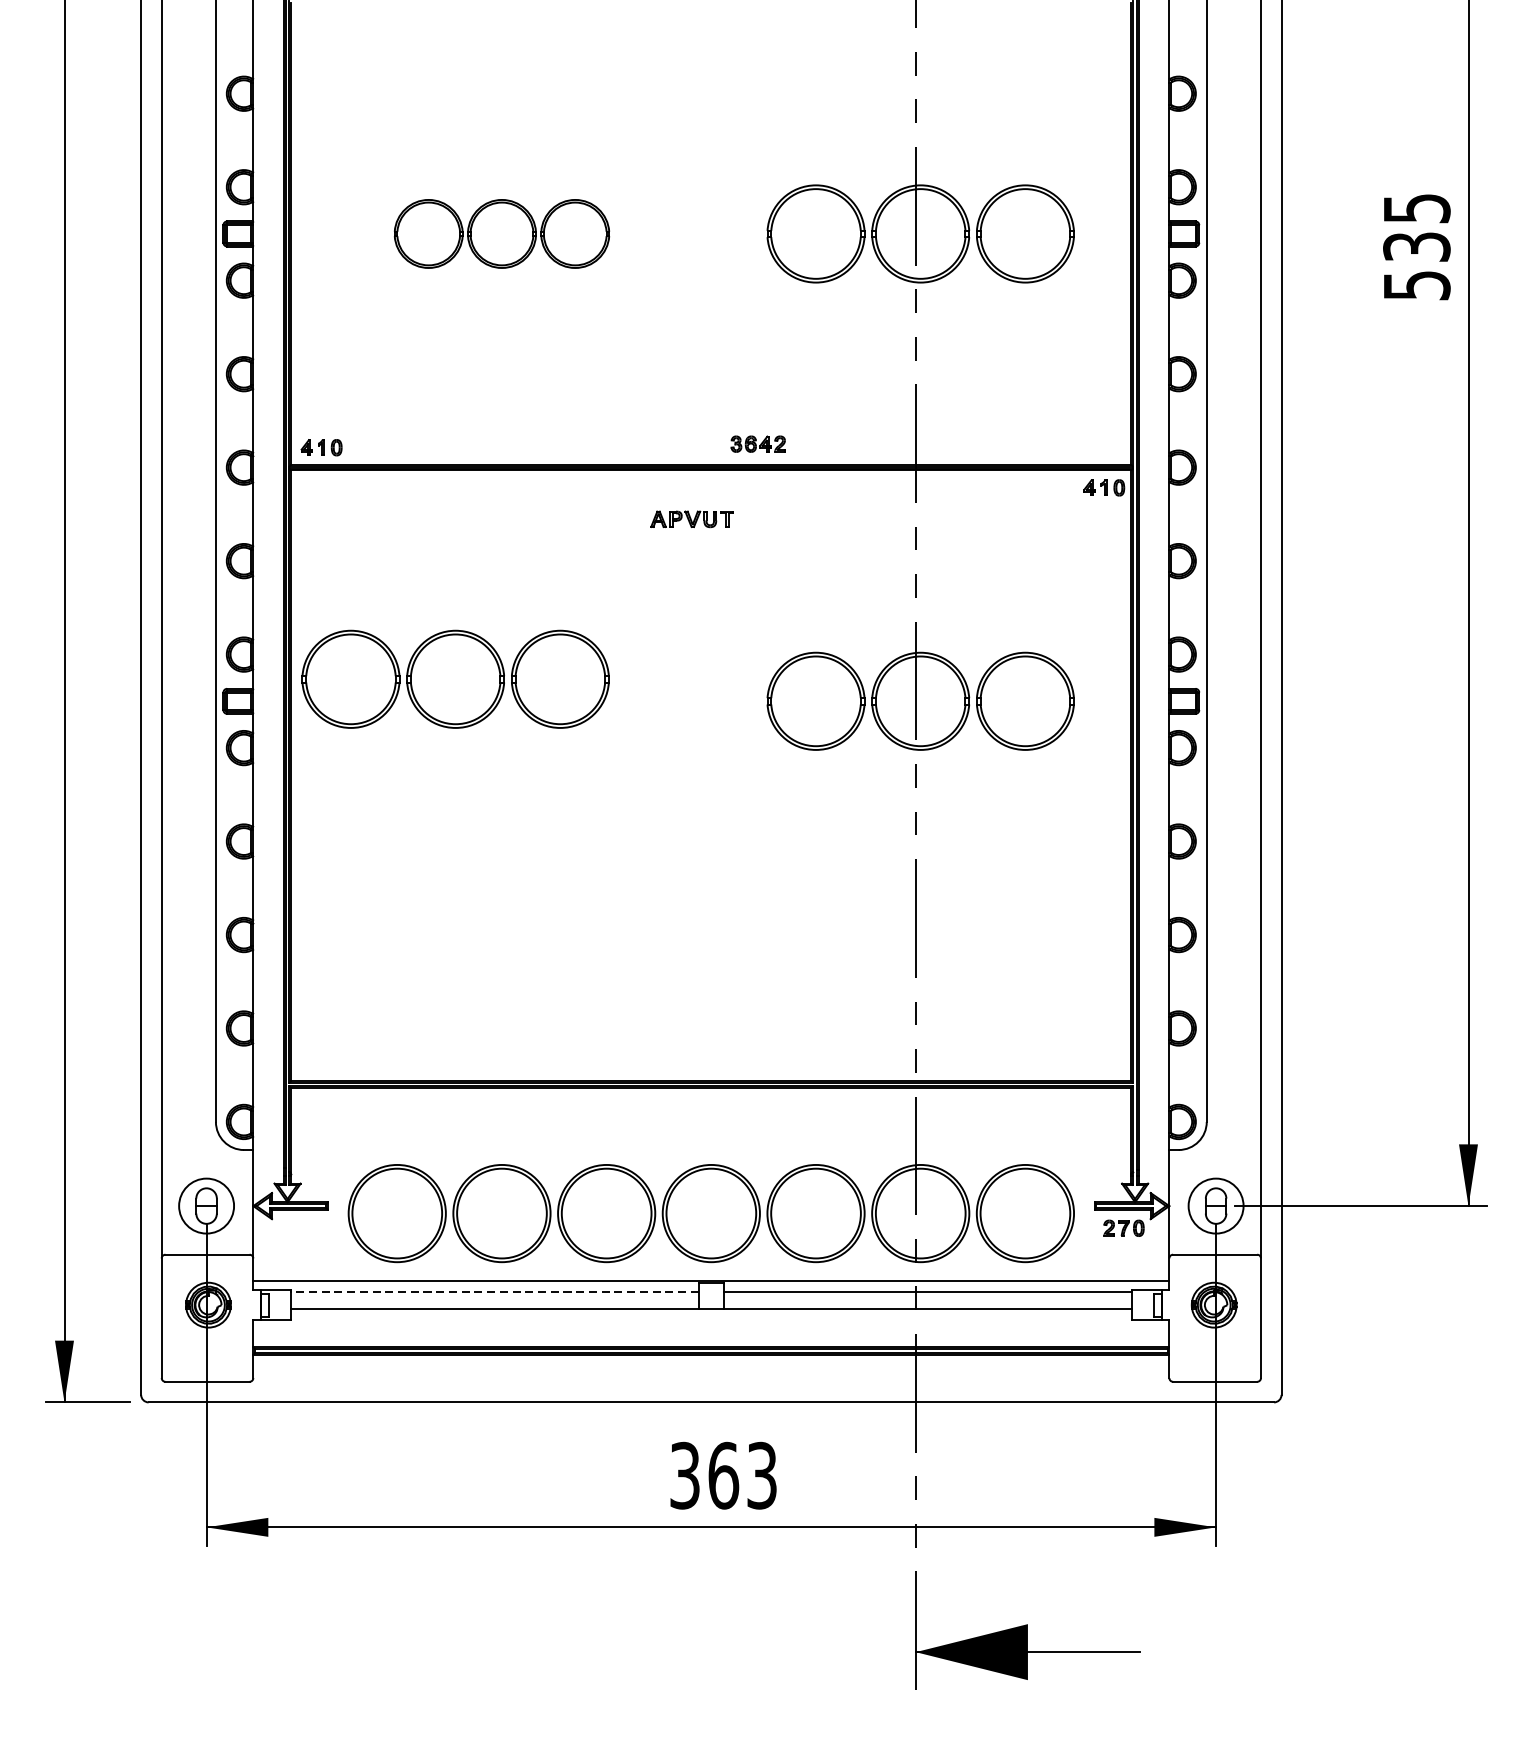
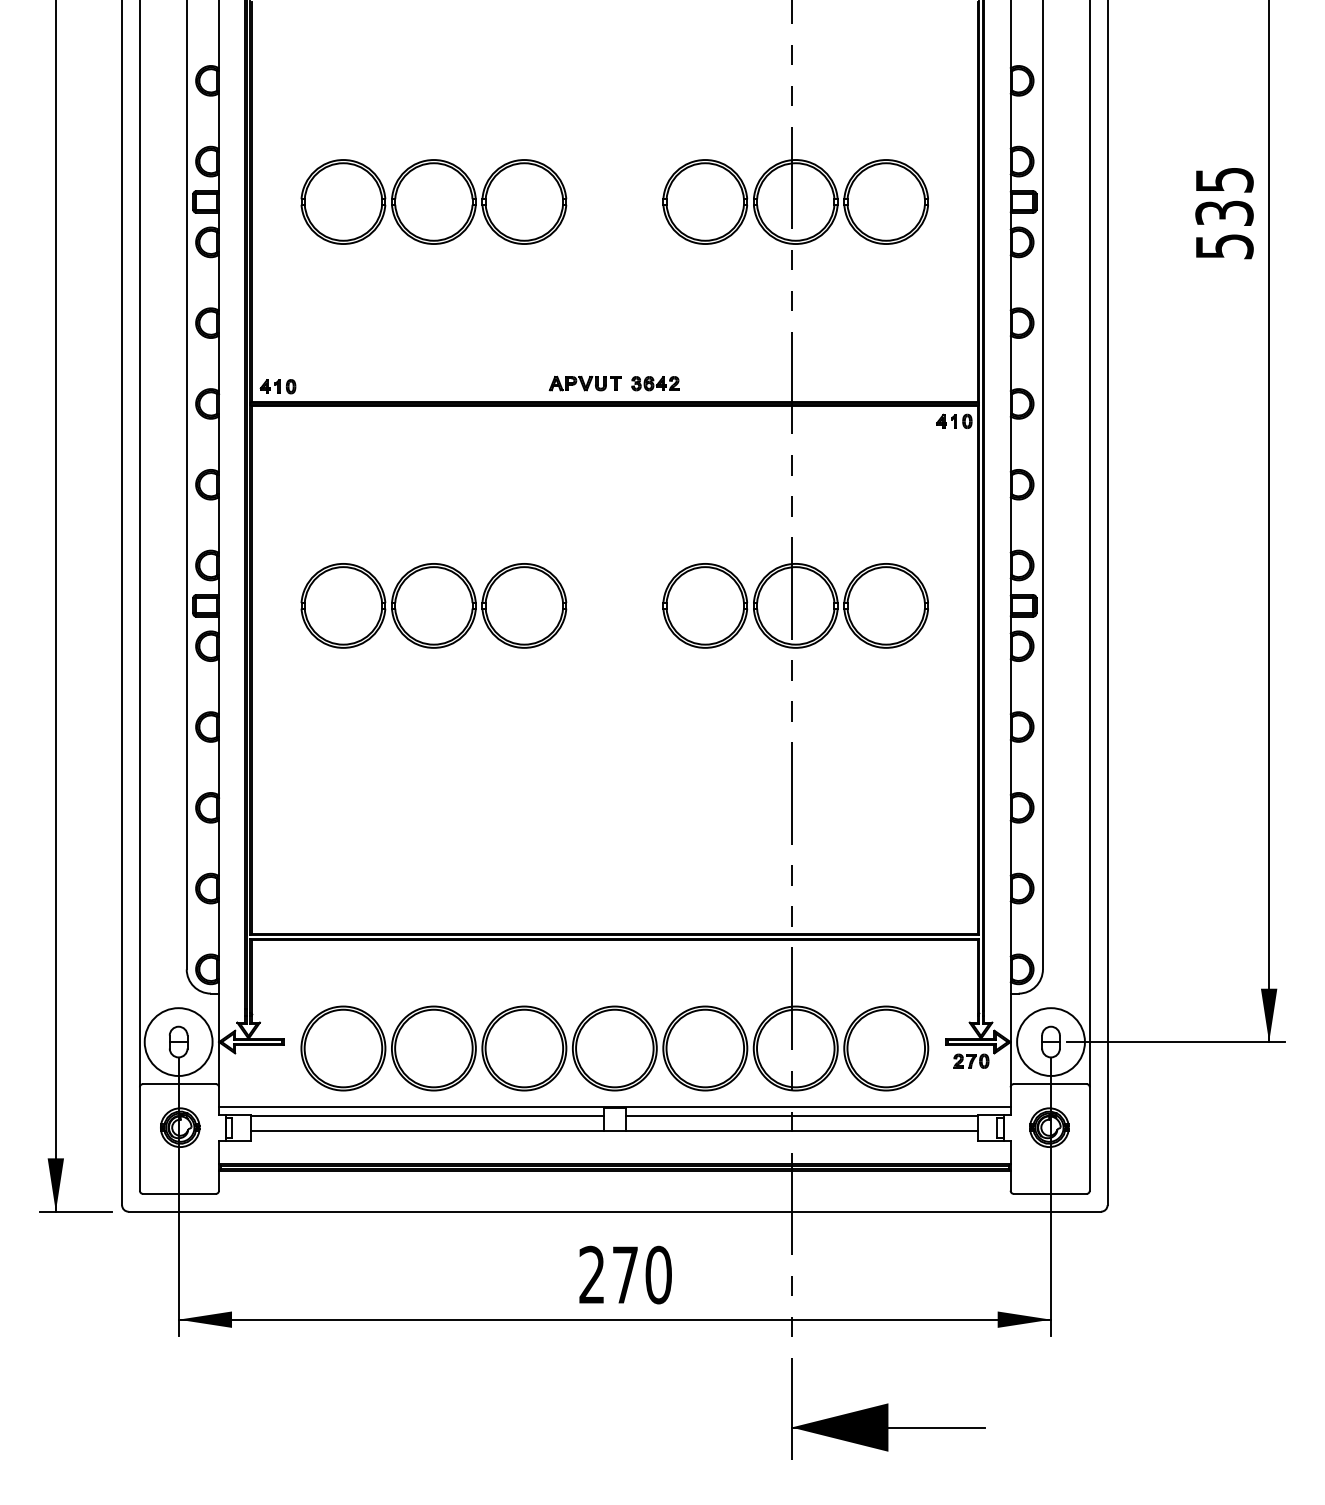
part: (501, 233) -> (433, 201), size x1.43
part: (691, 519) -> (584, 383), moved
part: (455, 678) -> (433, 605), moved
circle: (206, 1206) -> (178, 1042), size x1.43
circle: (1215, 1206) -> (1050, 1042), size x1.43
line: (494, 1292) -> (427, 1116), dashed -> solid
text: (723, 1475) -> (625, 1274), 363 -> 270

